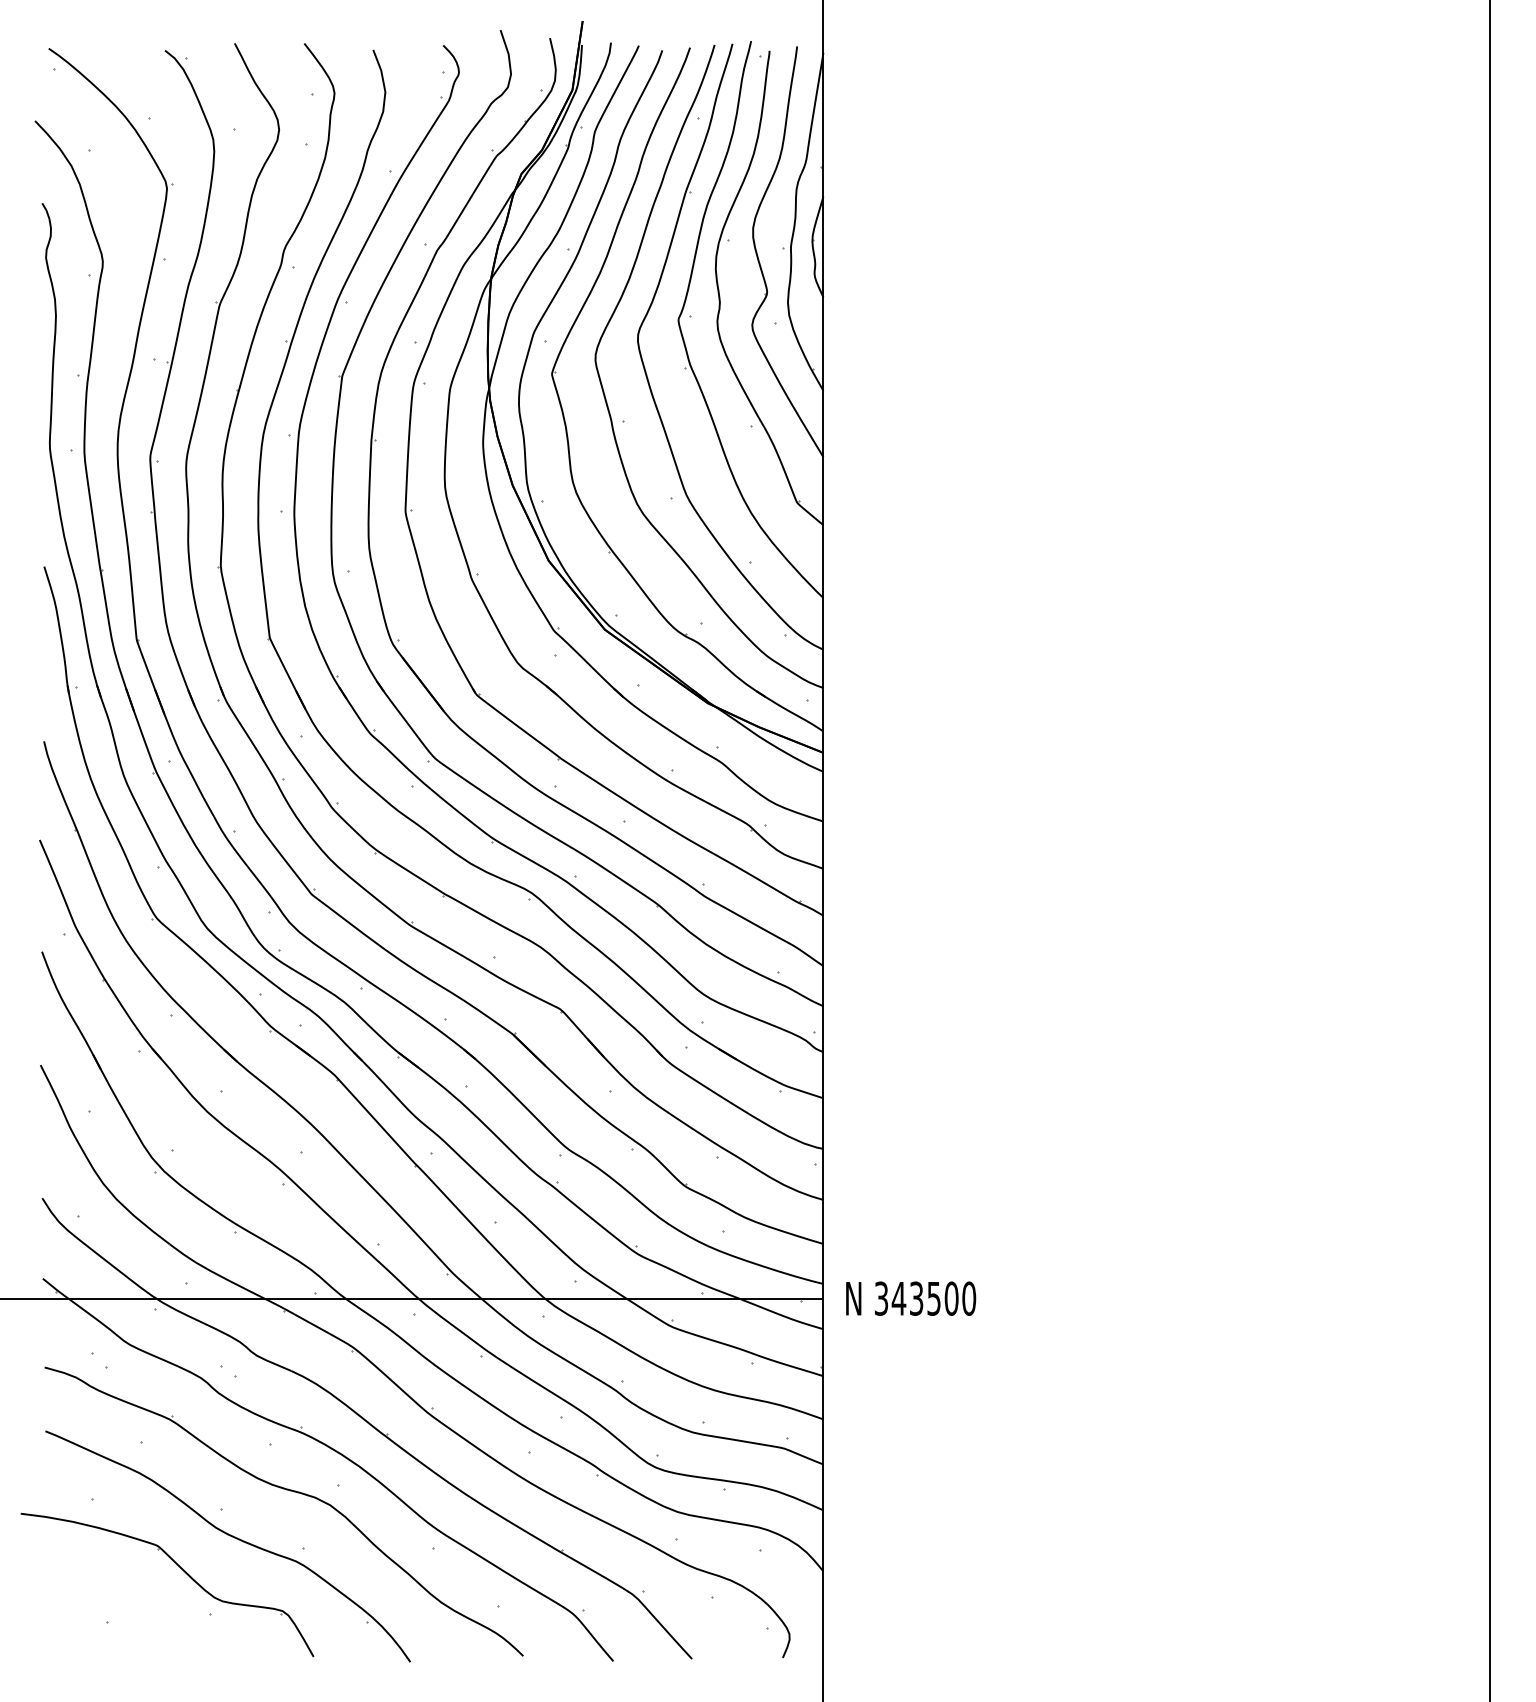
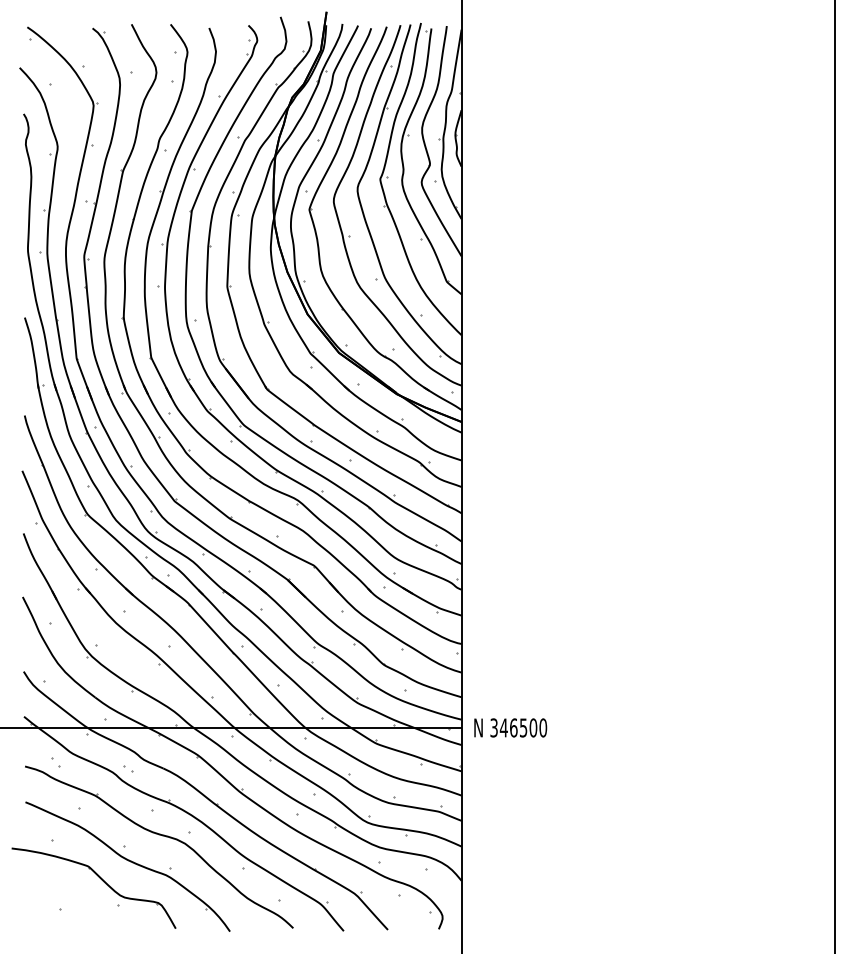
text: (916, 1297) -> (513, 727), 343500 -> 346500

